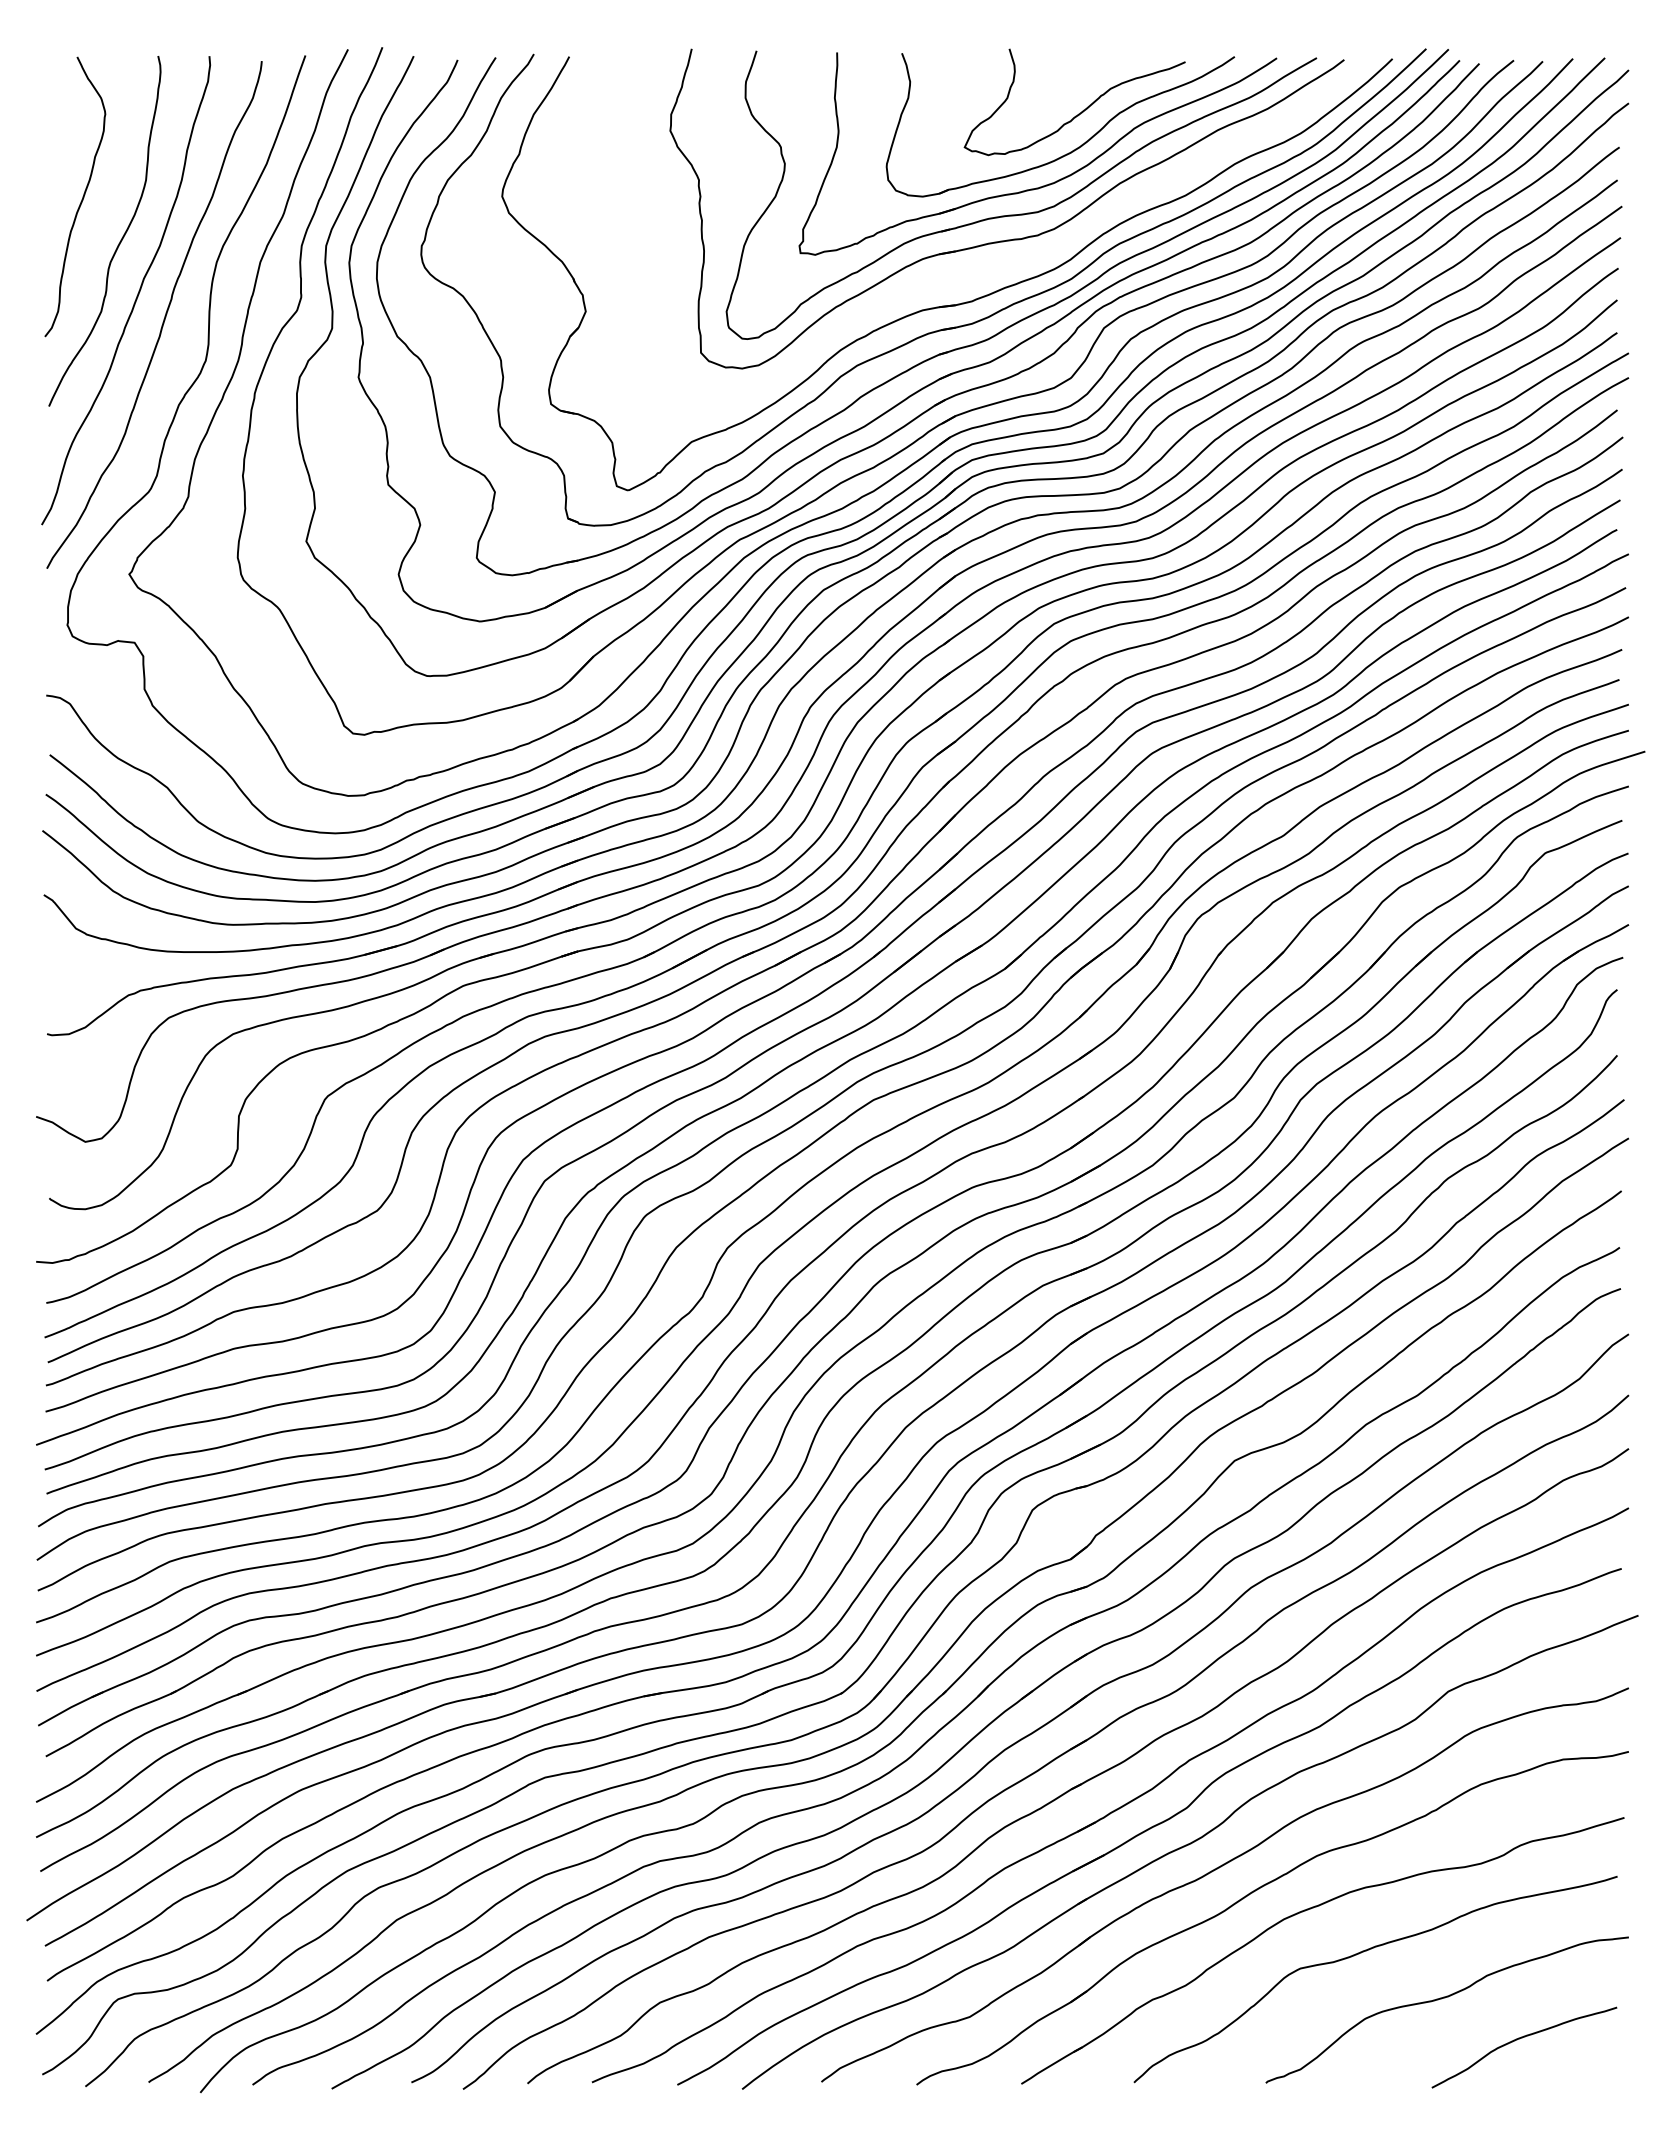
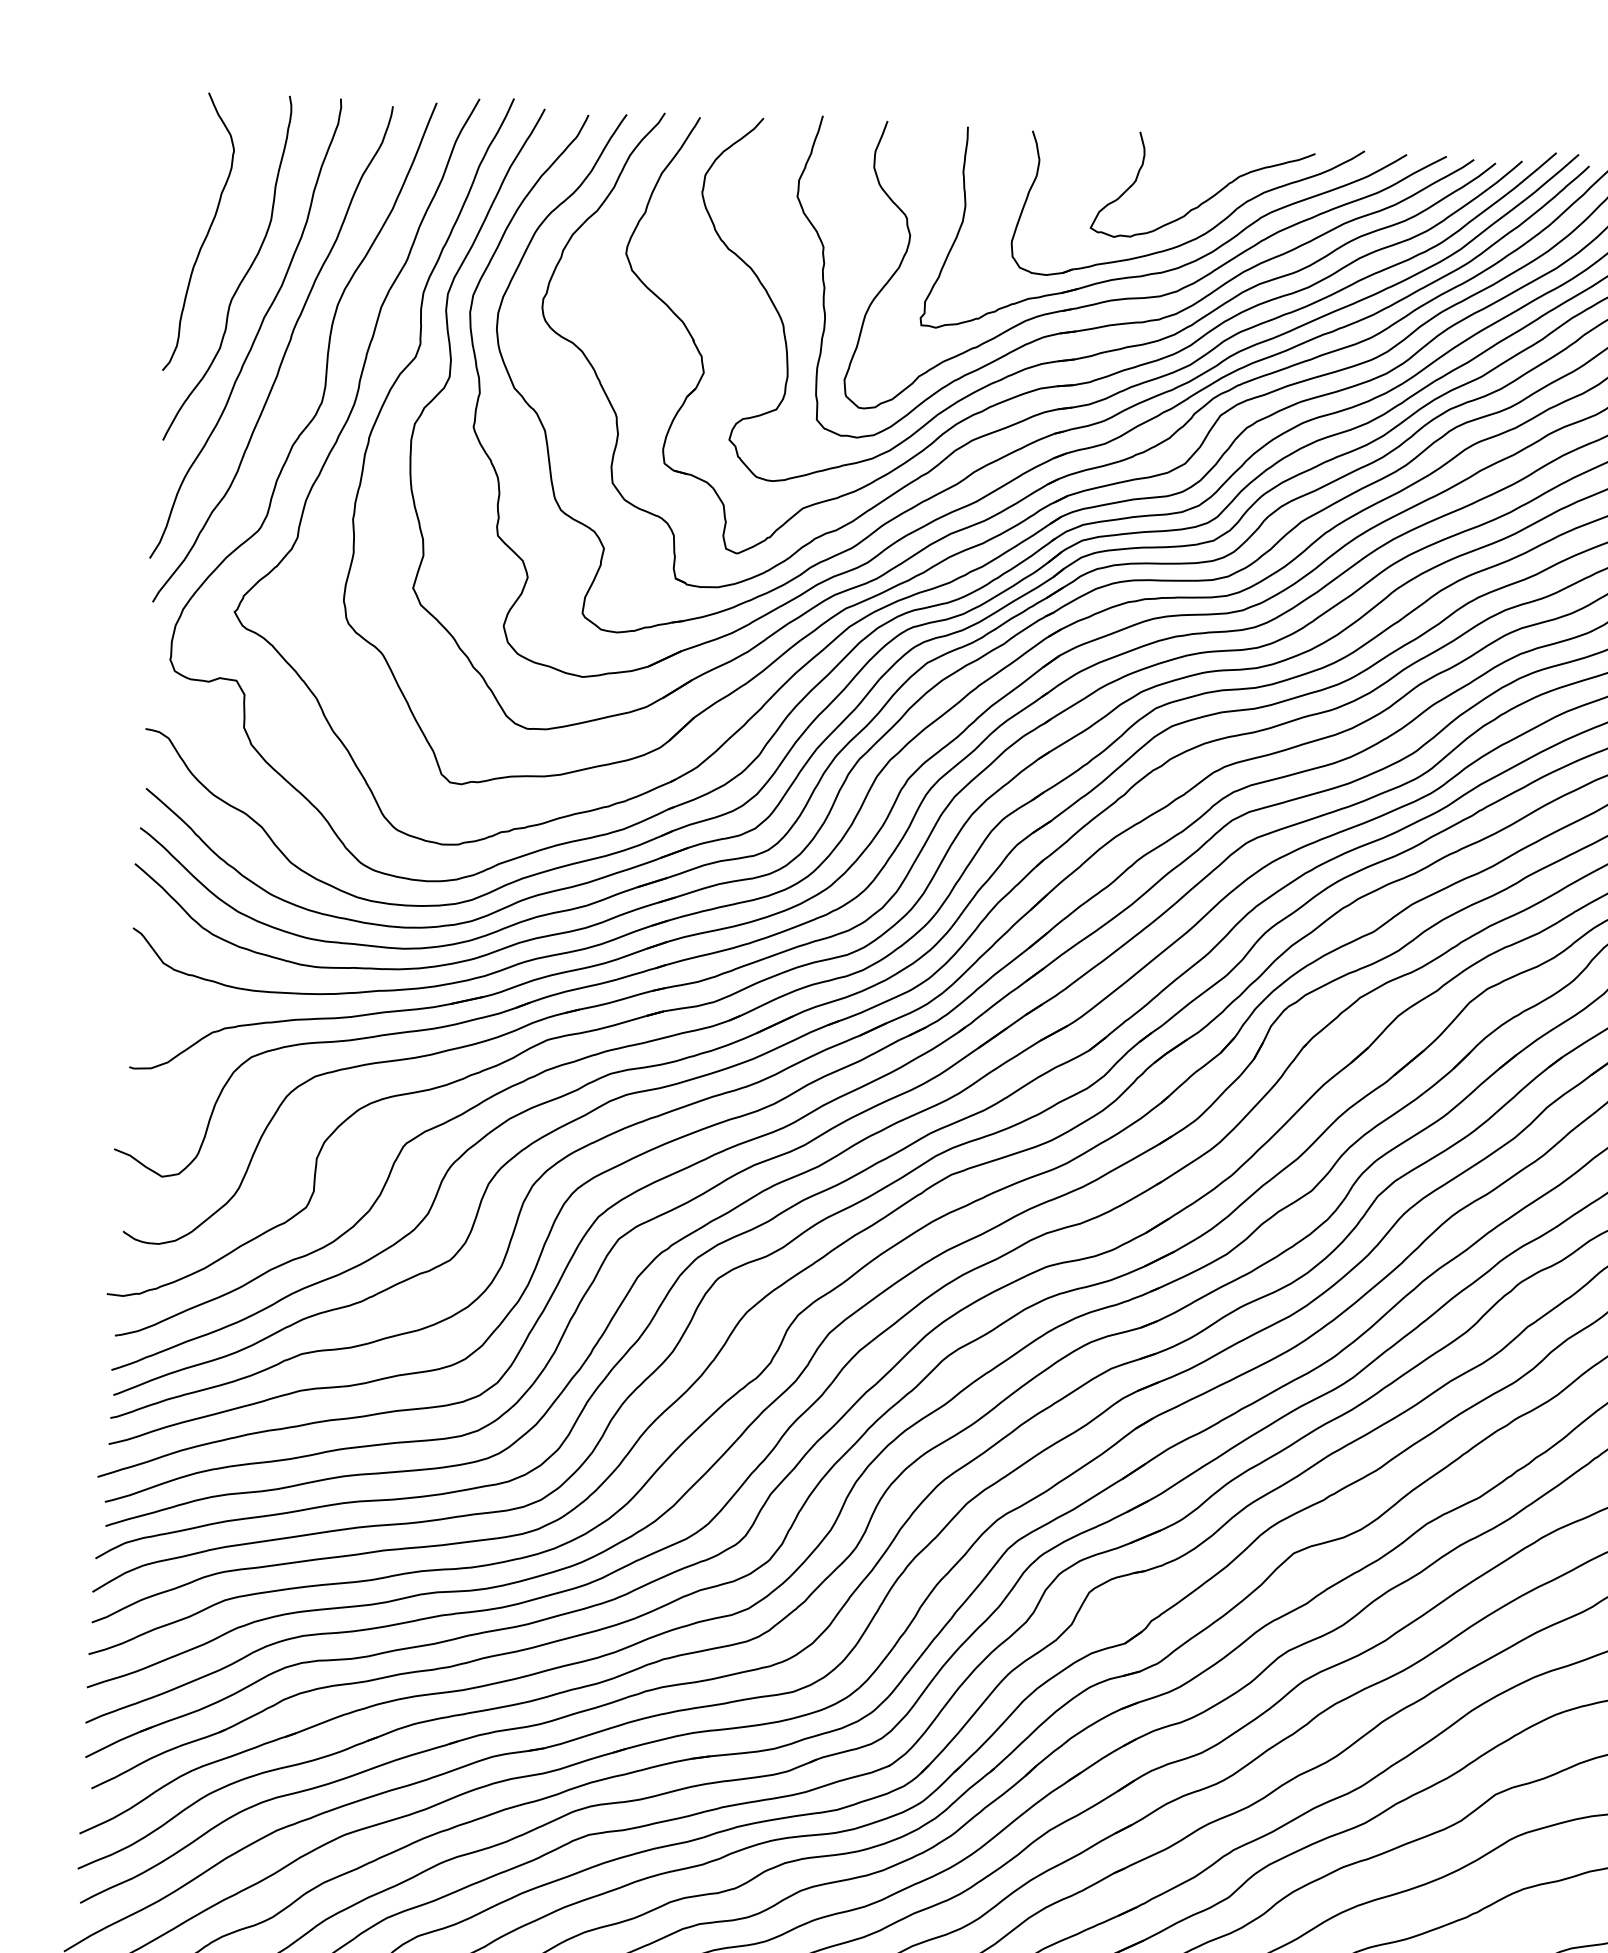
part: (981, 270) -> (1101, 351), added

